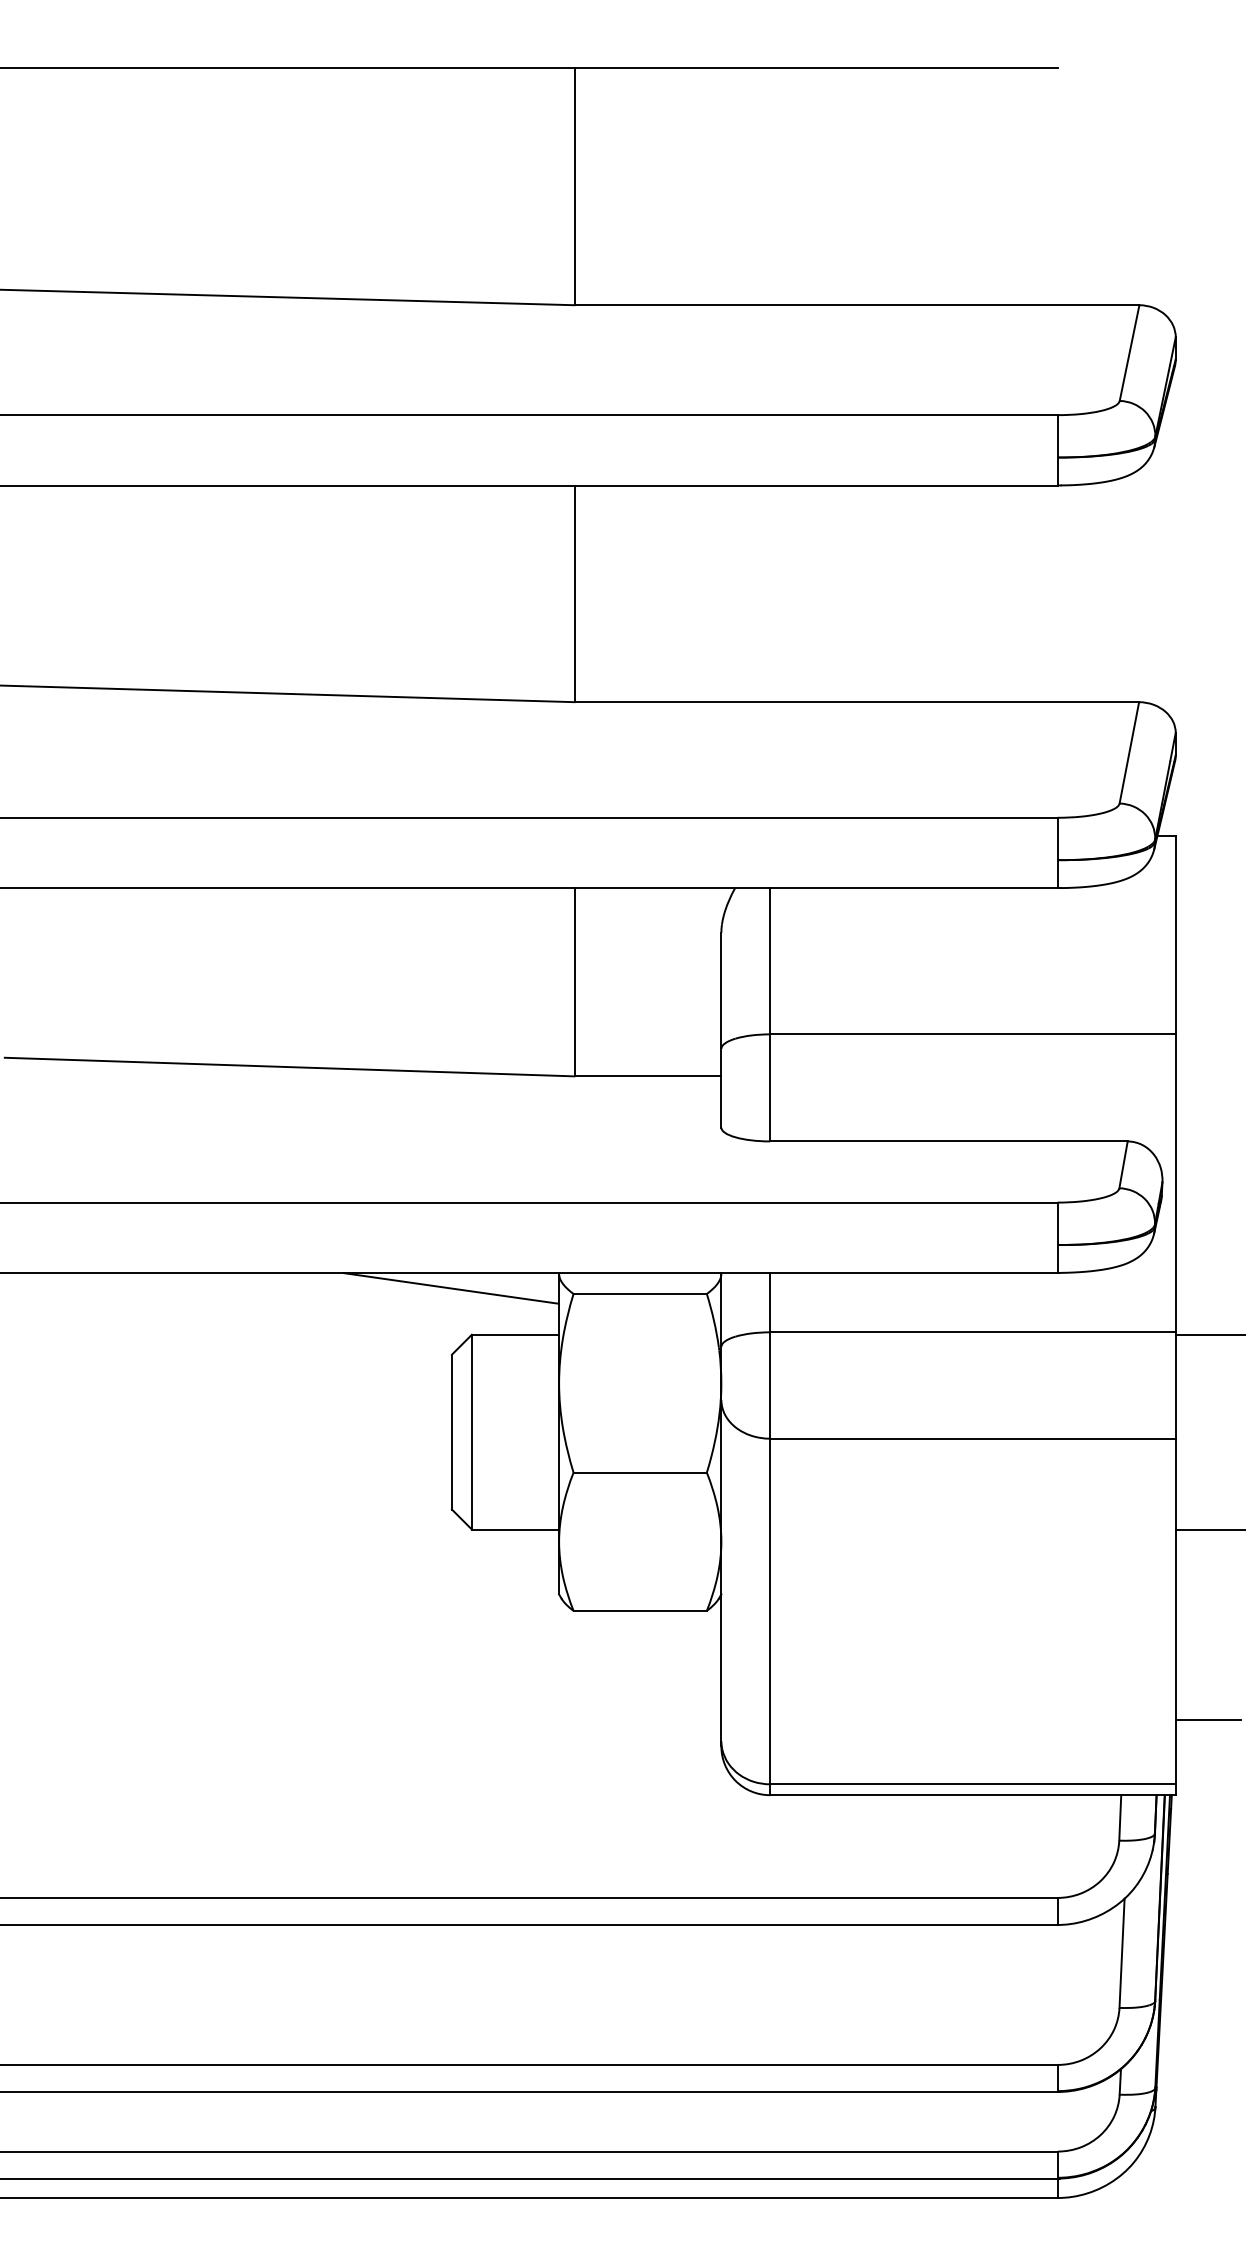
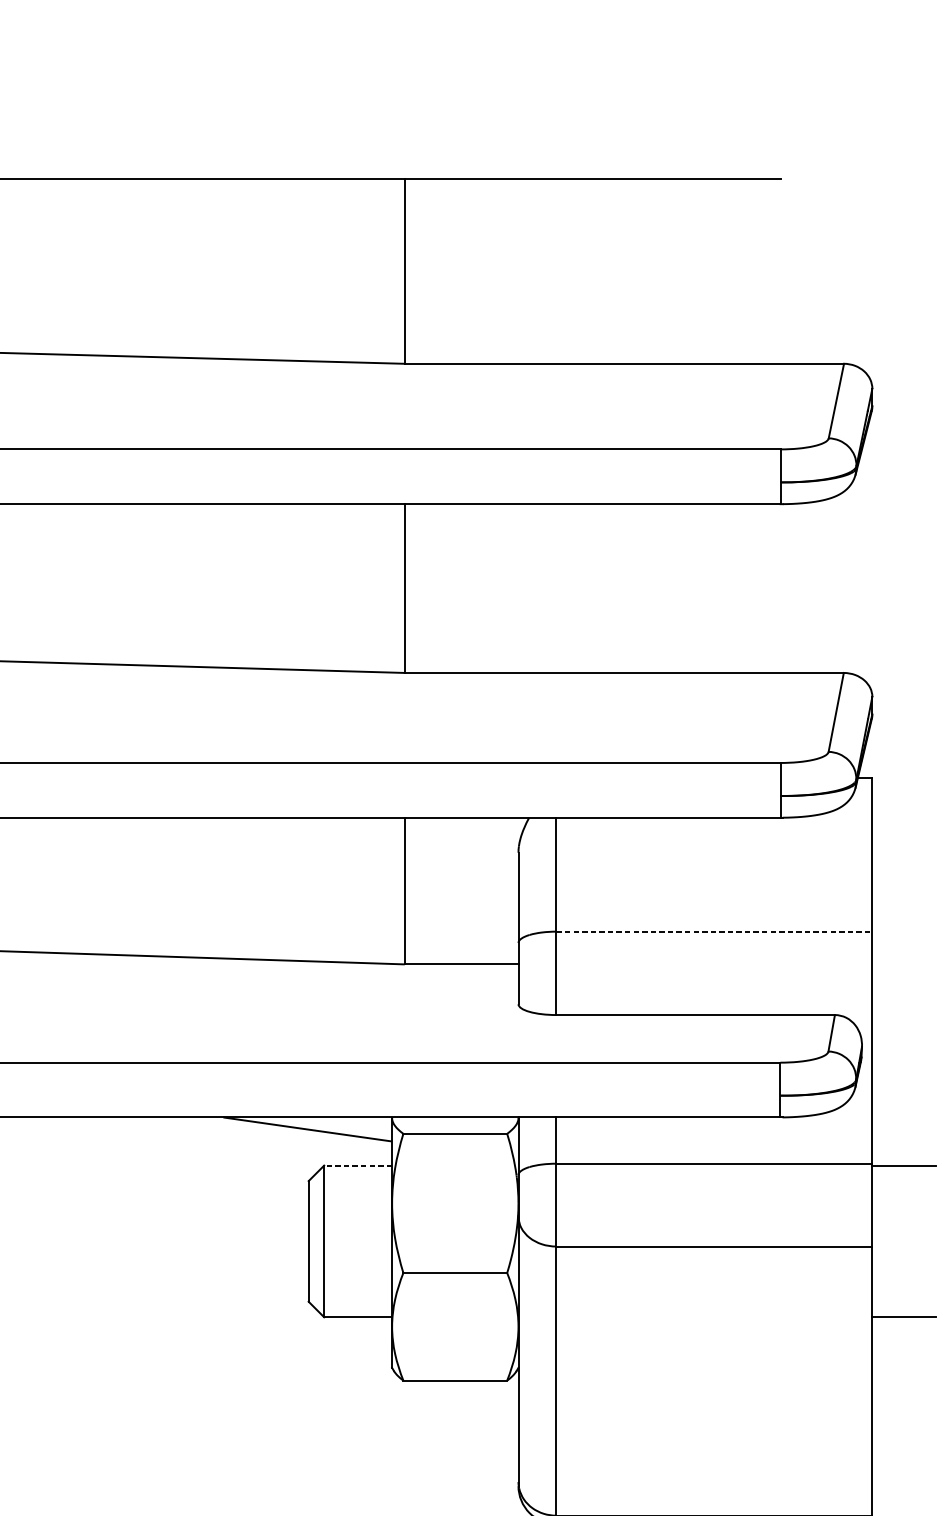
line: (972, 1034) -> (714, 931), solid -> dashed
line: (515, 1334) -> (358, 1165), solid -> dashed
line: (1208, 1720) -> (897, 1466), removed

